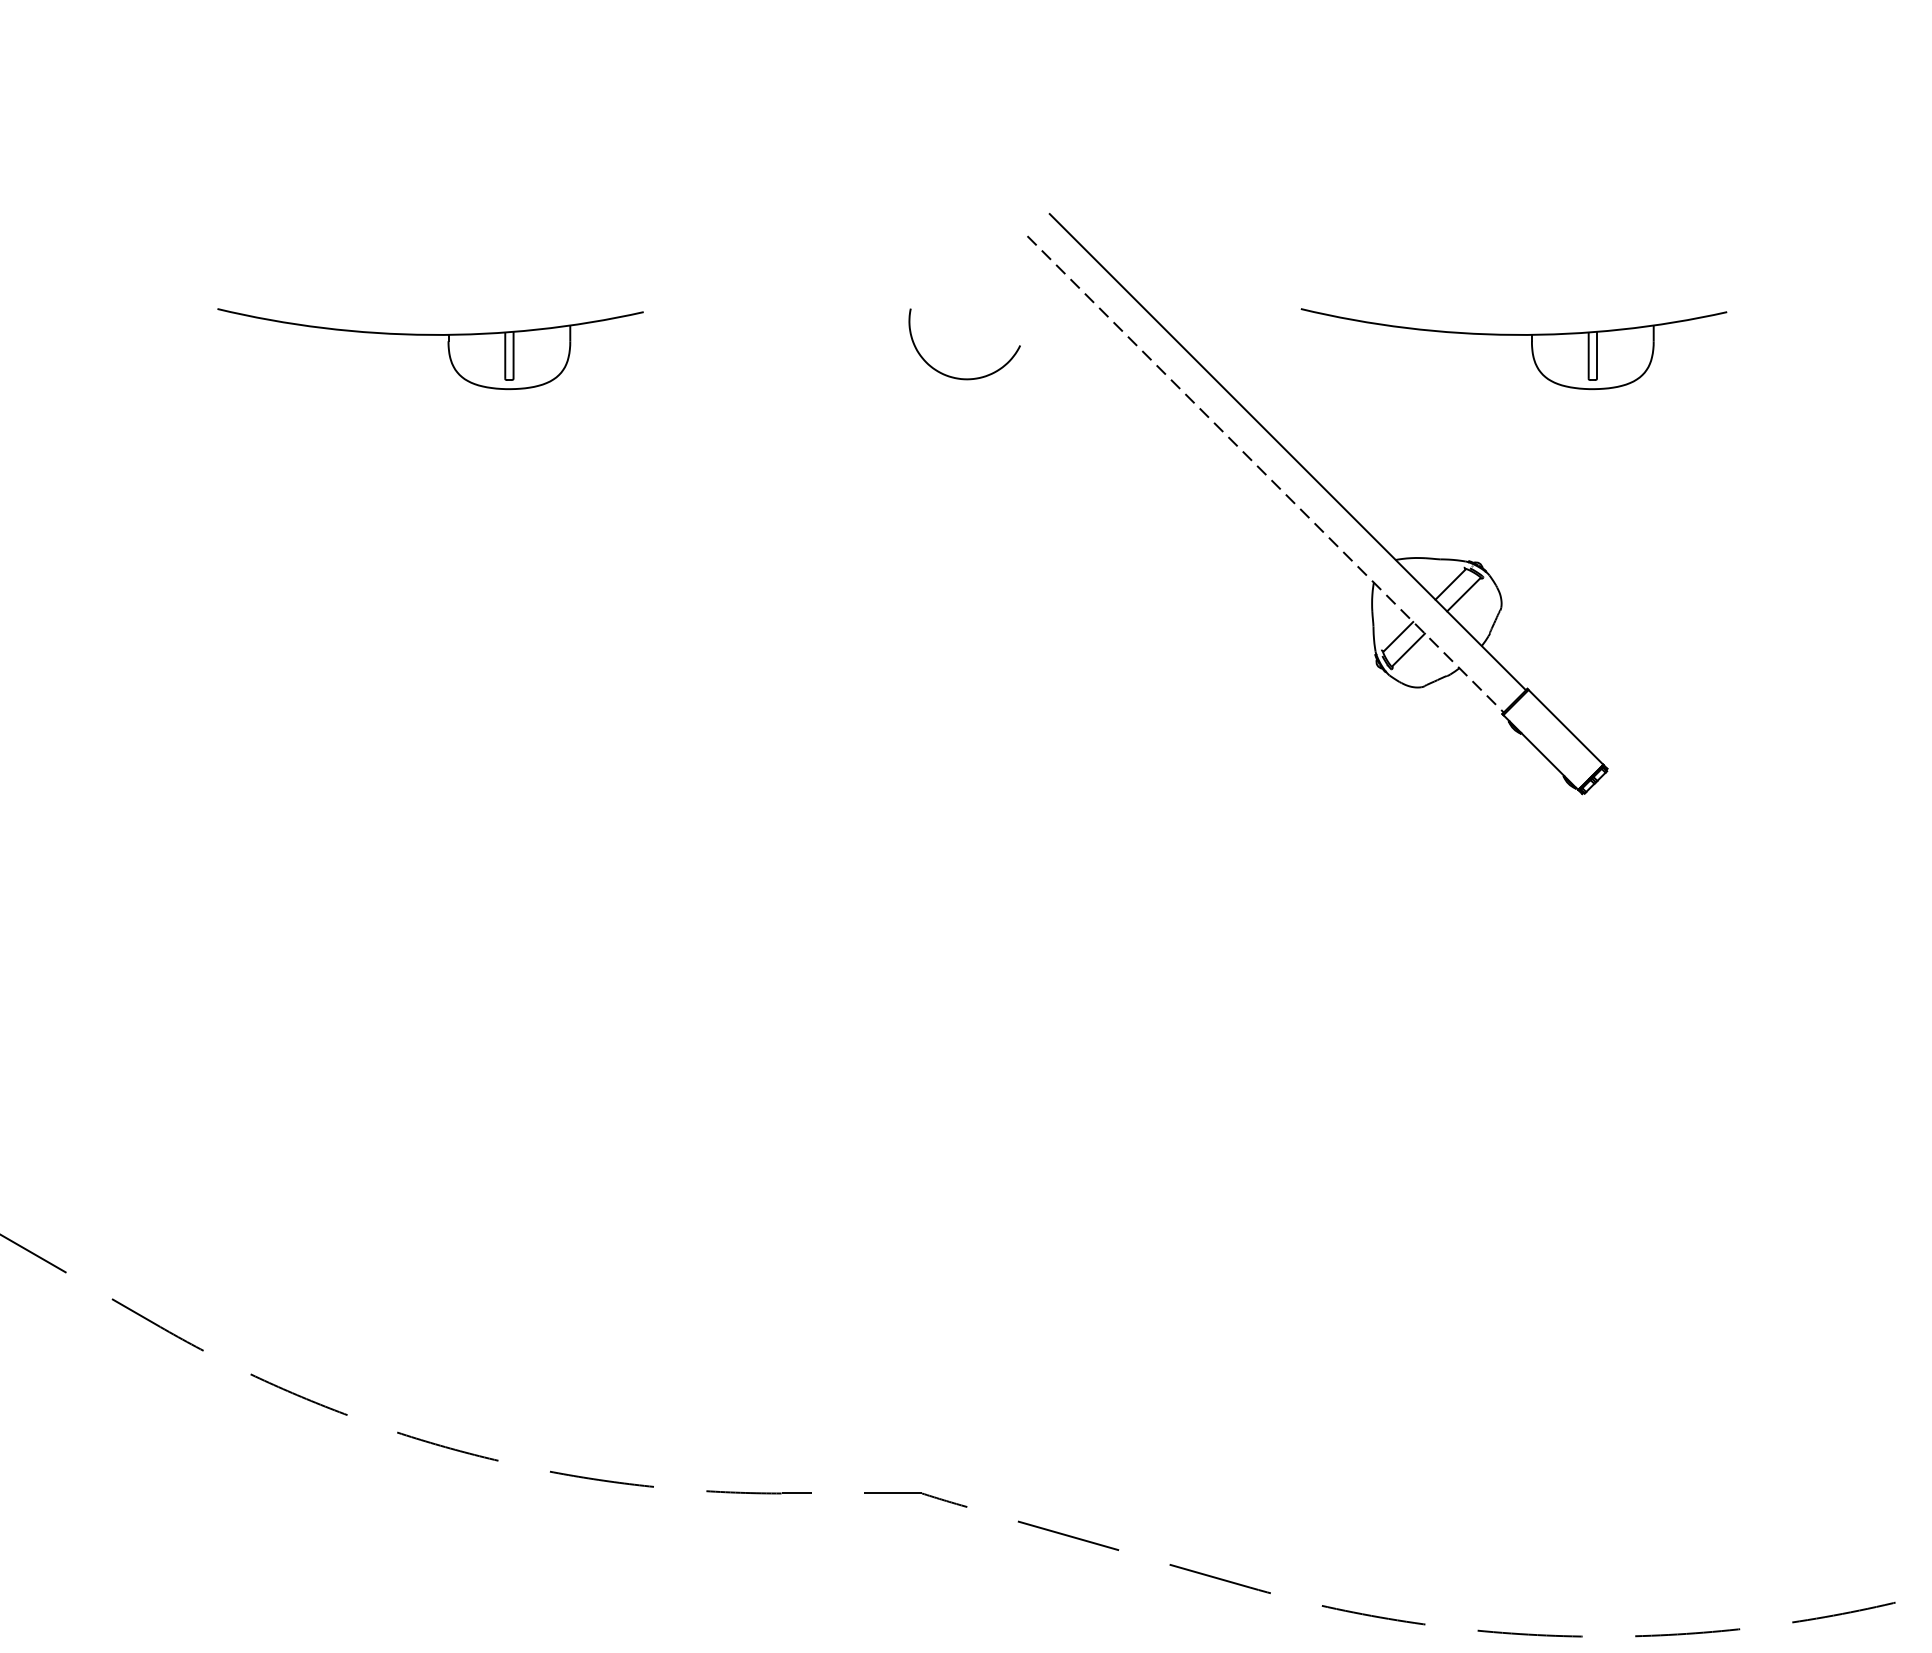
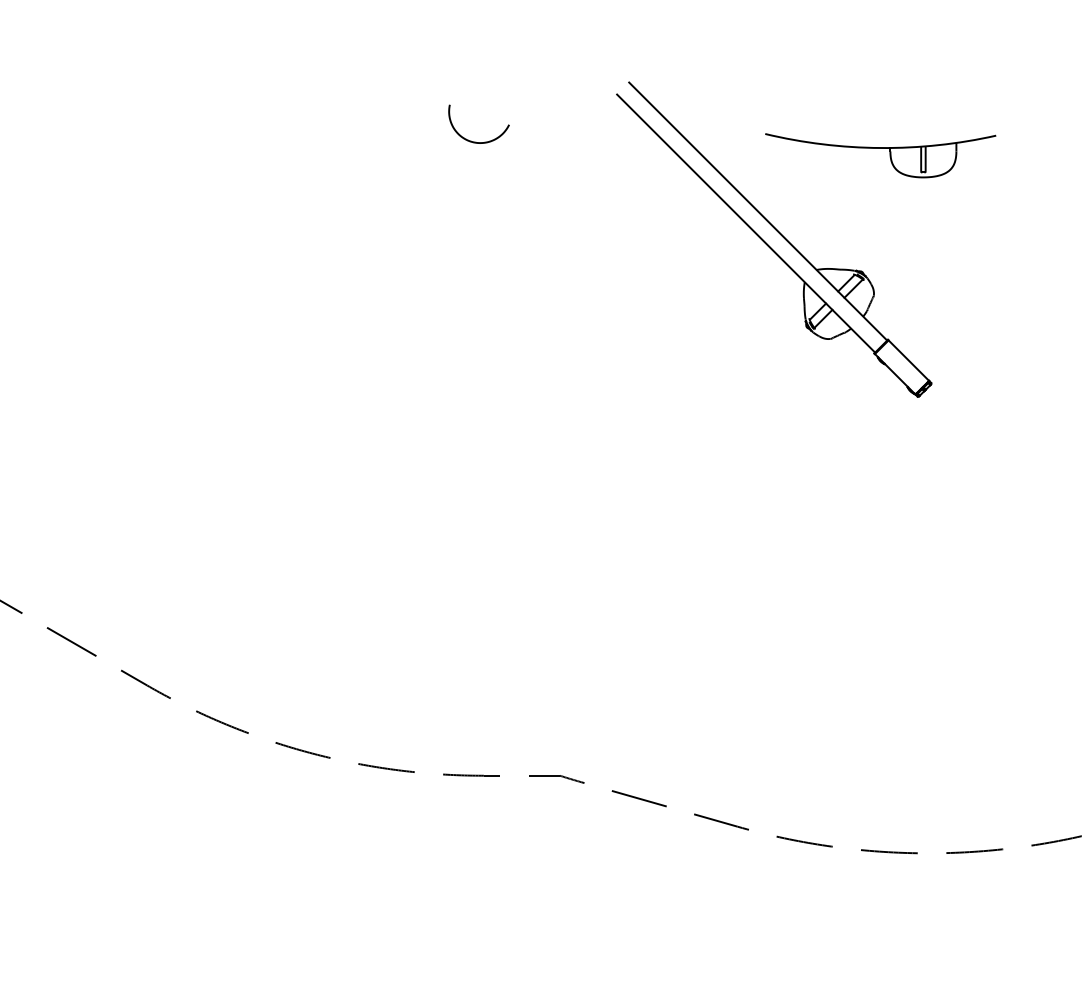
part: (430, 335) -> (293, 148), removed
curve: (959, 376) -> (476, 141), moved
line: (1266, 474) -> (746, 223), dashed -> solid

